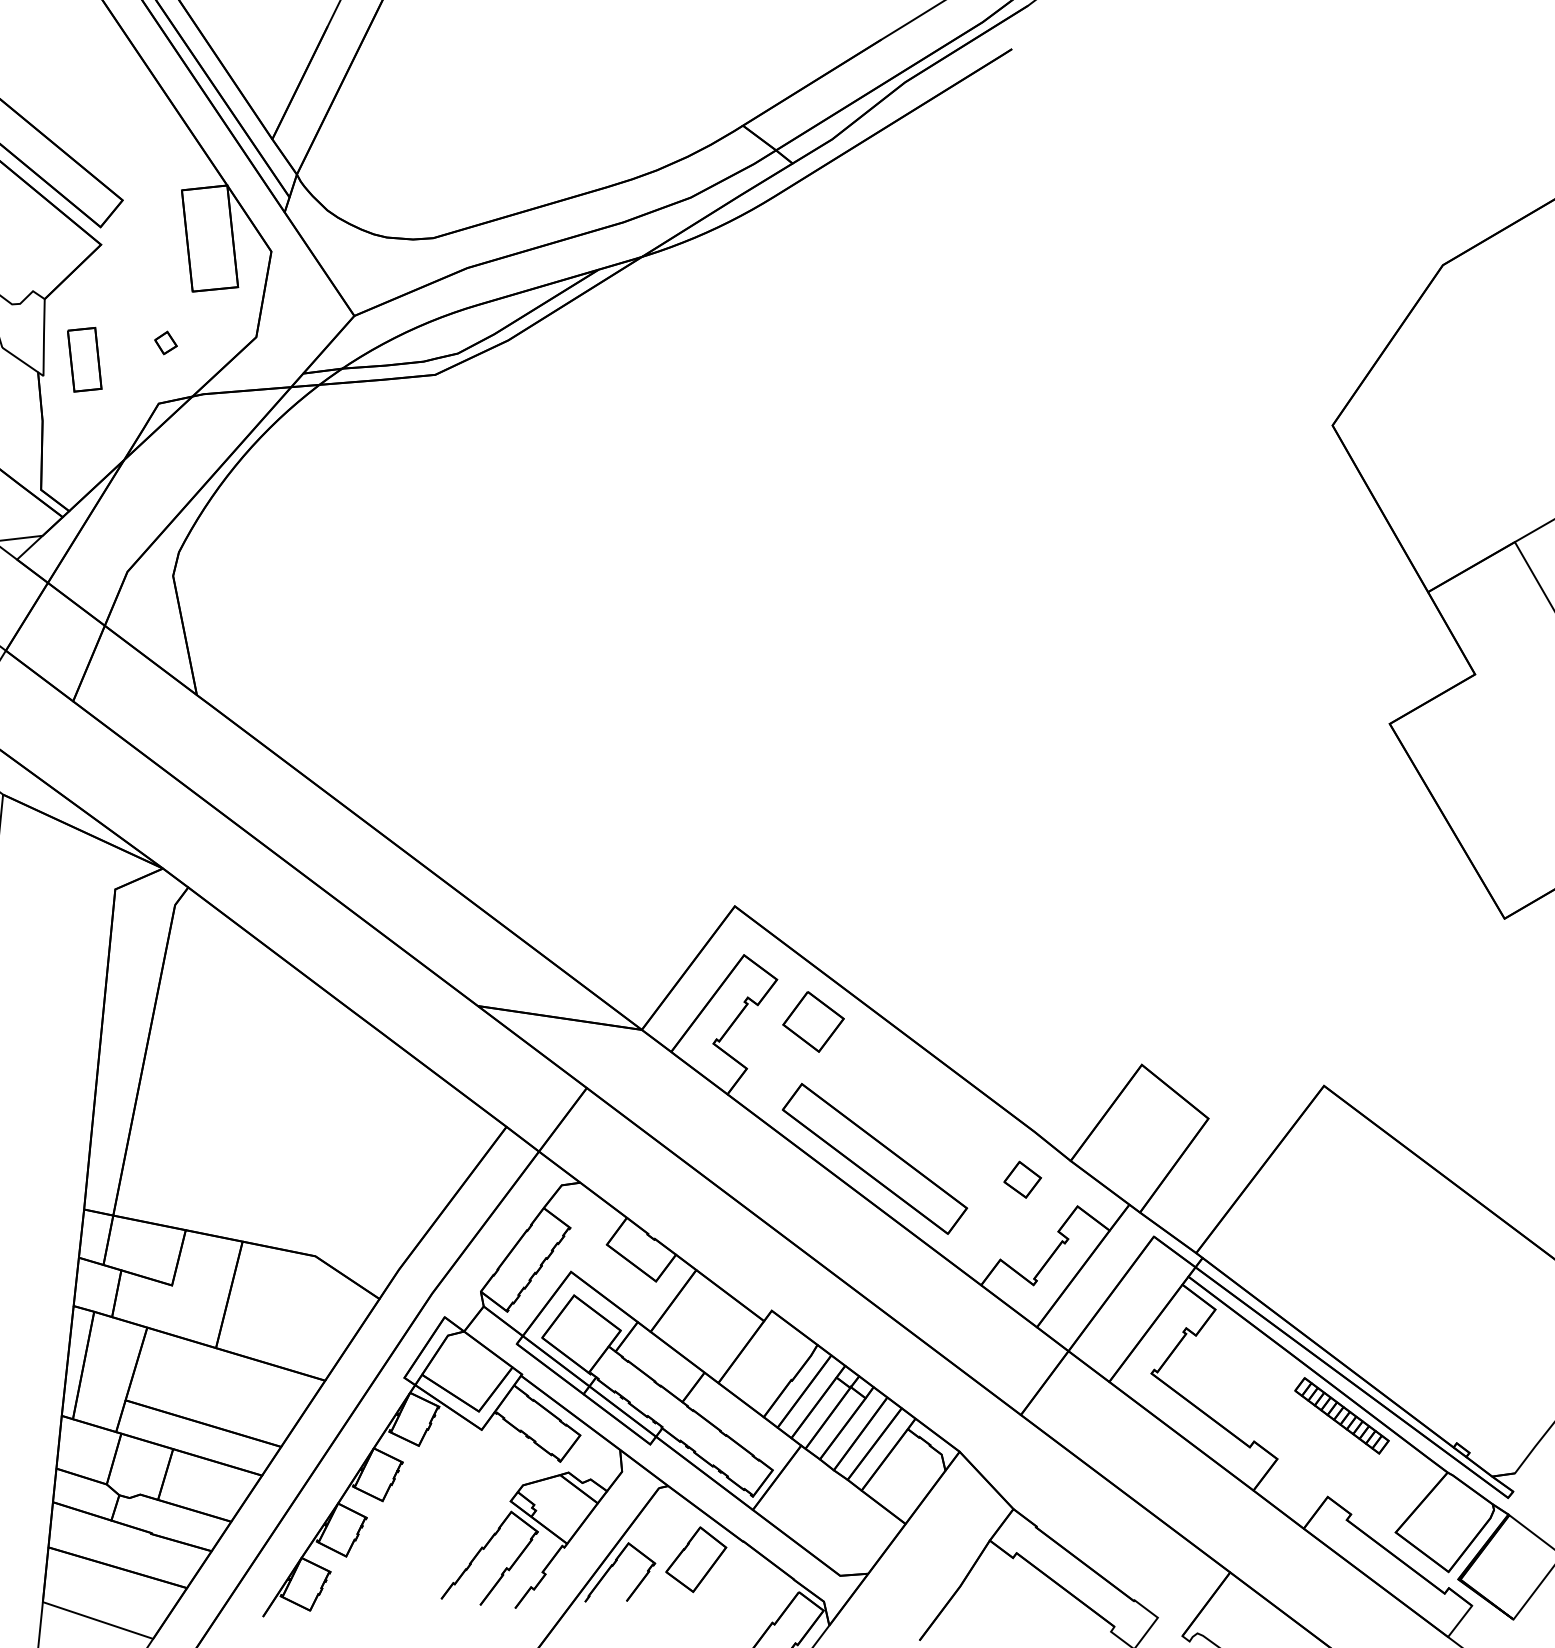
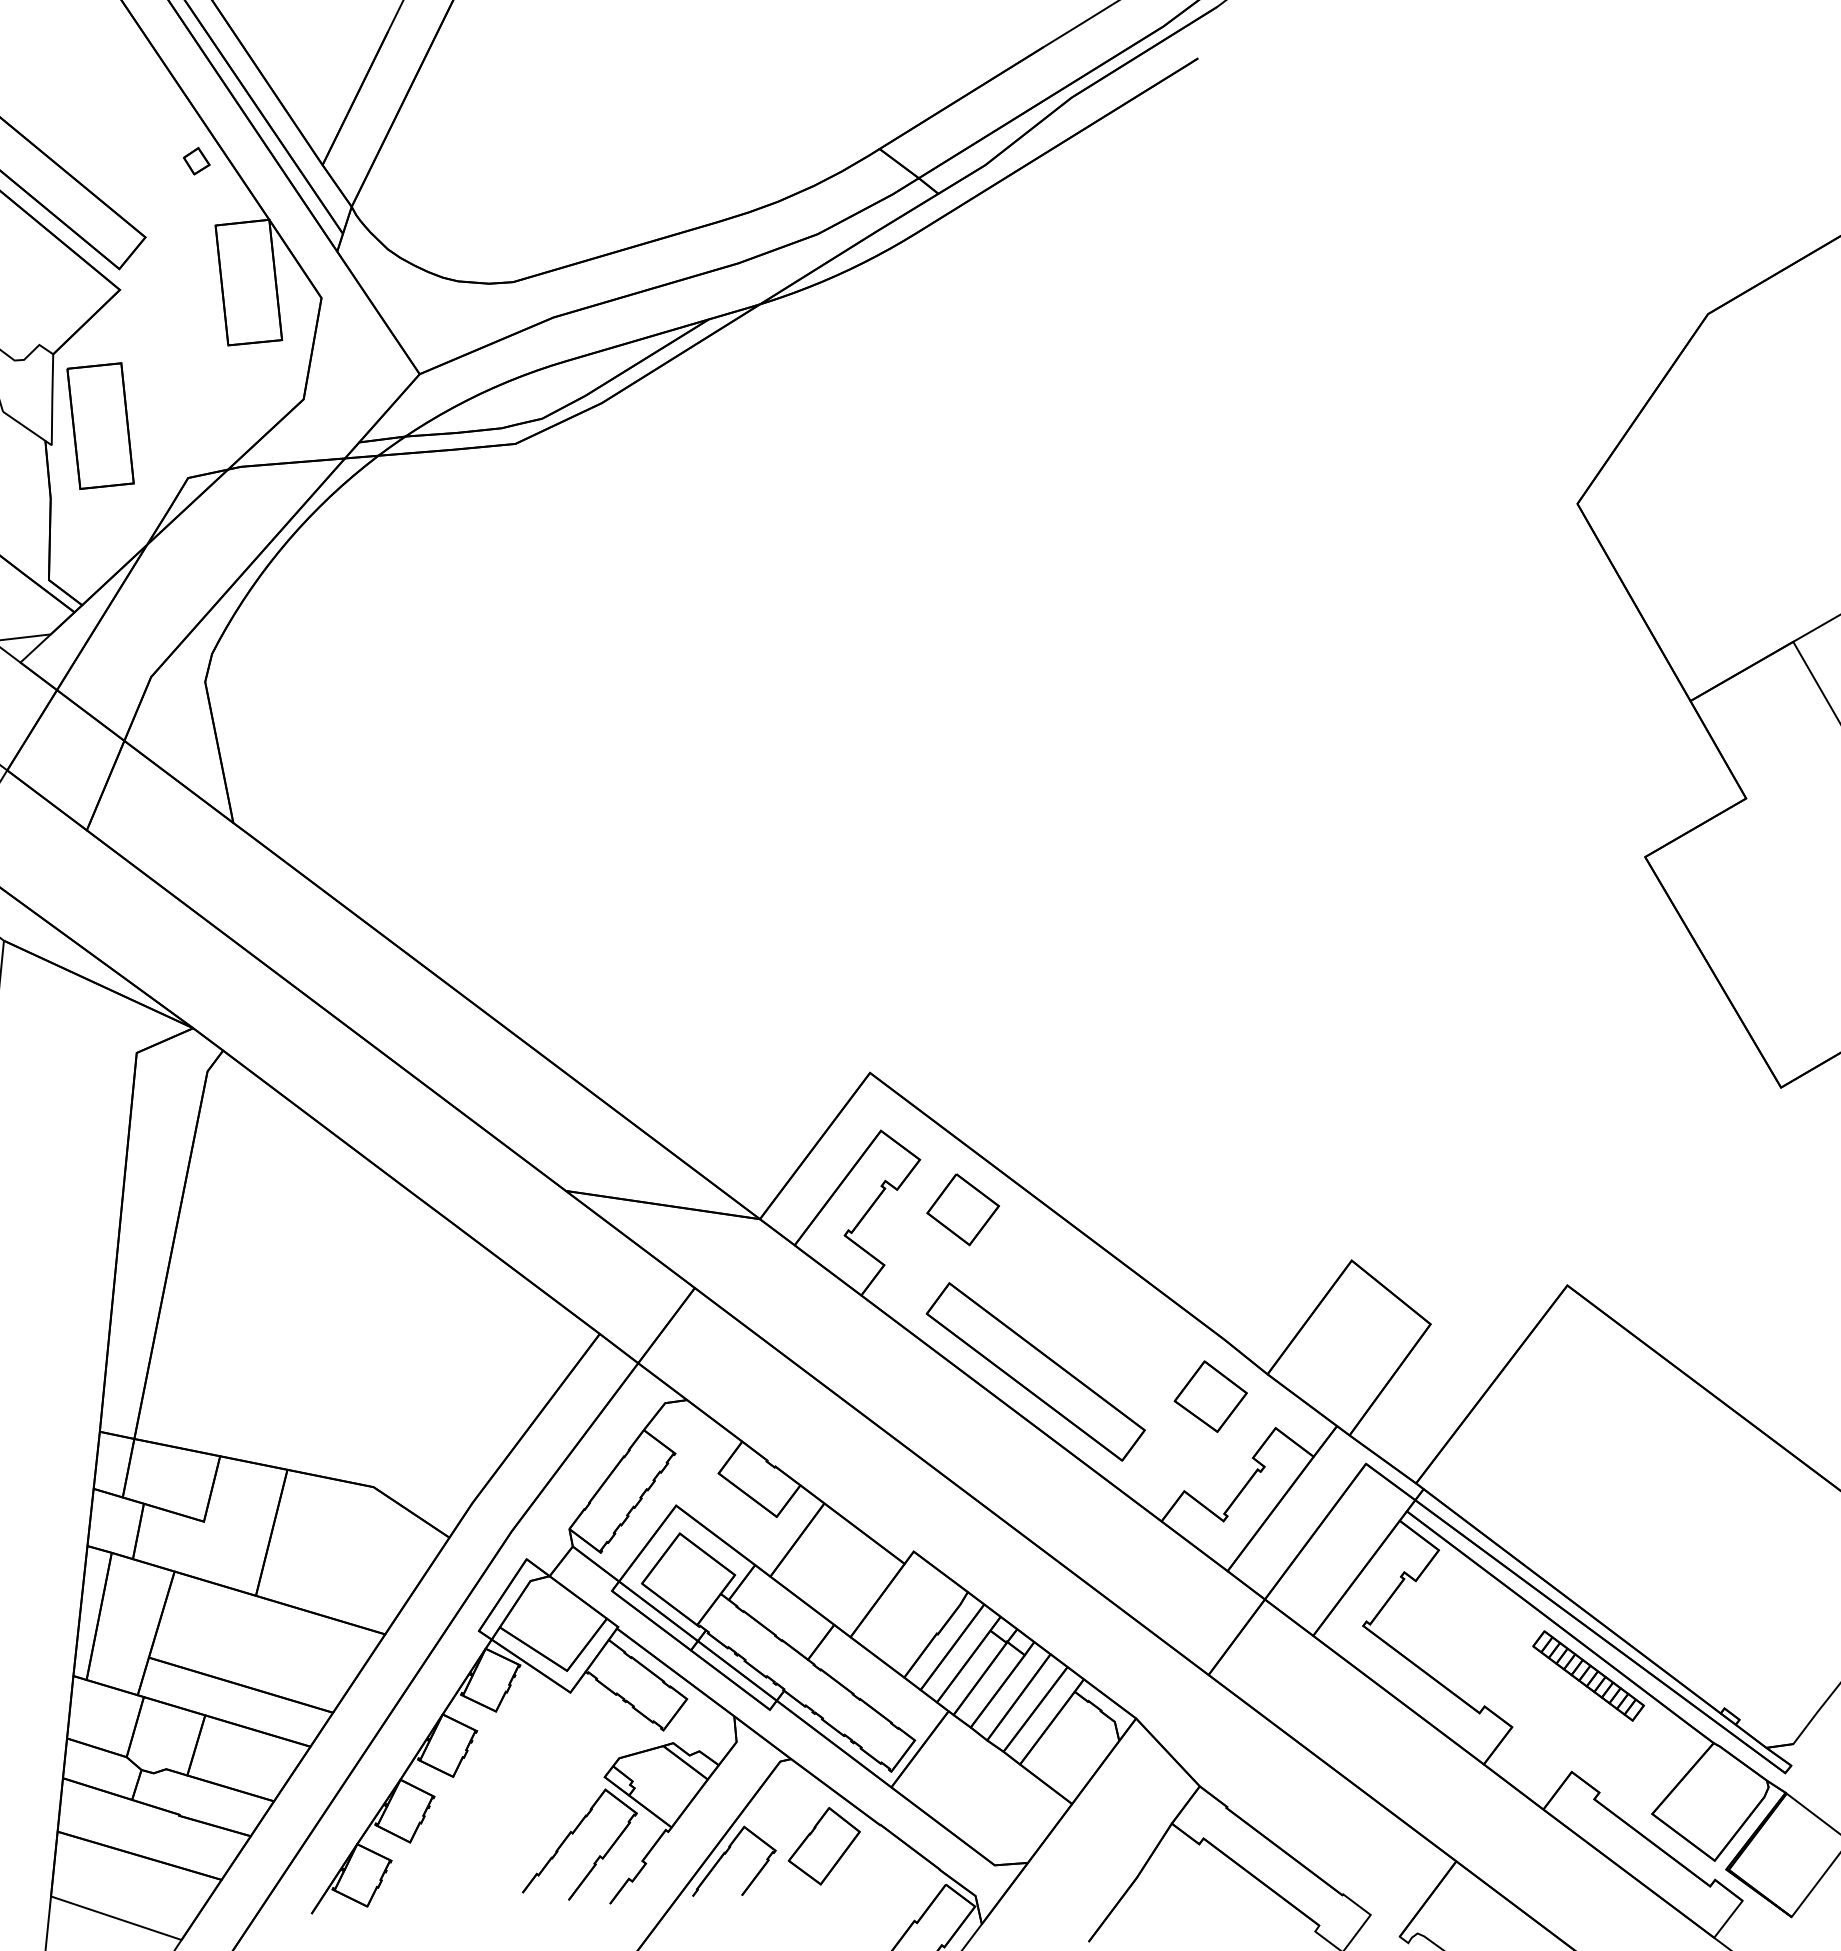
part: (165, 343) -> (196, 161), moved
part: (84, 359) -> (100, 425), size x1.67
part: (1022, 1179) -> (1210, 1396), size x1.67

